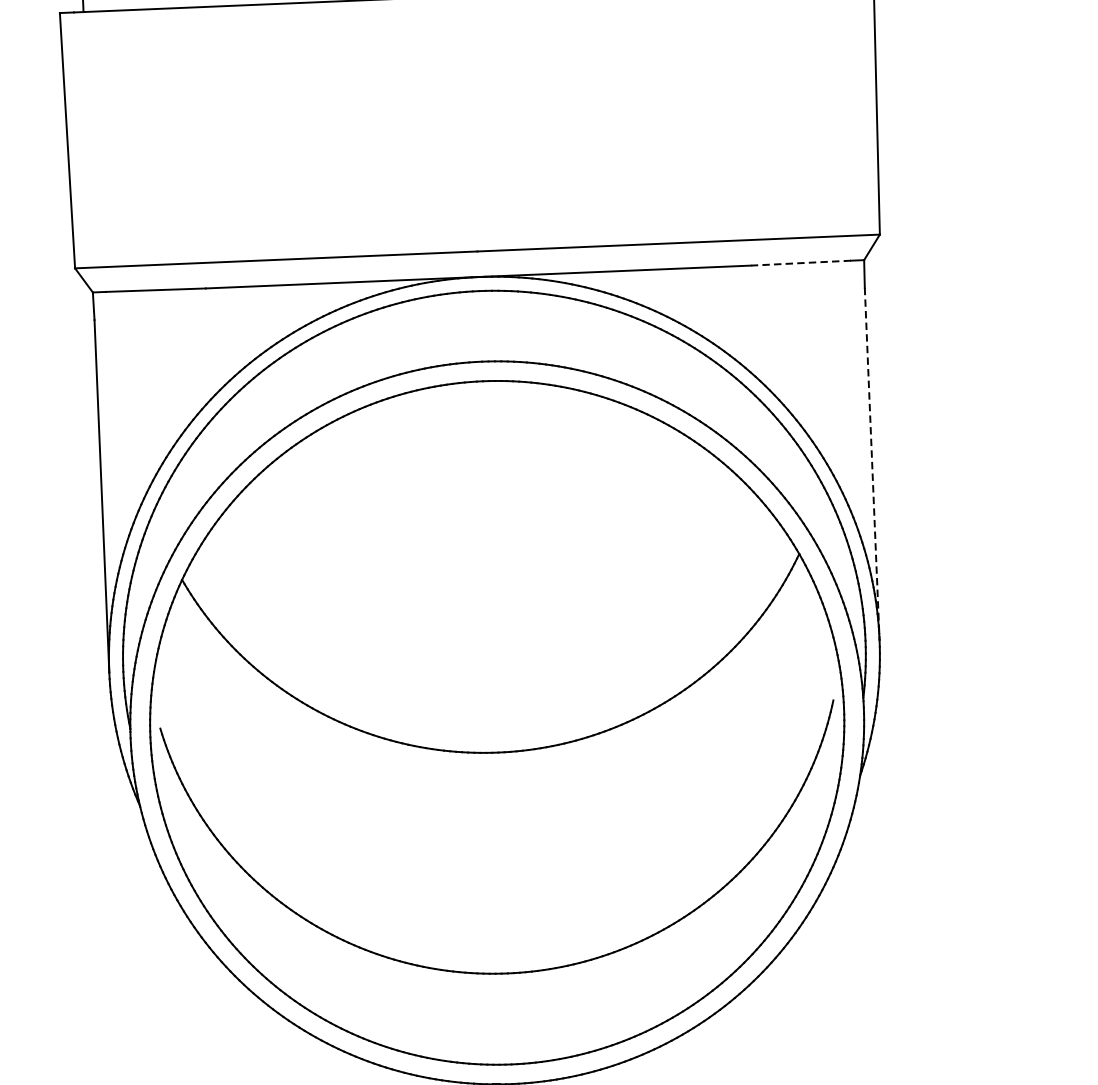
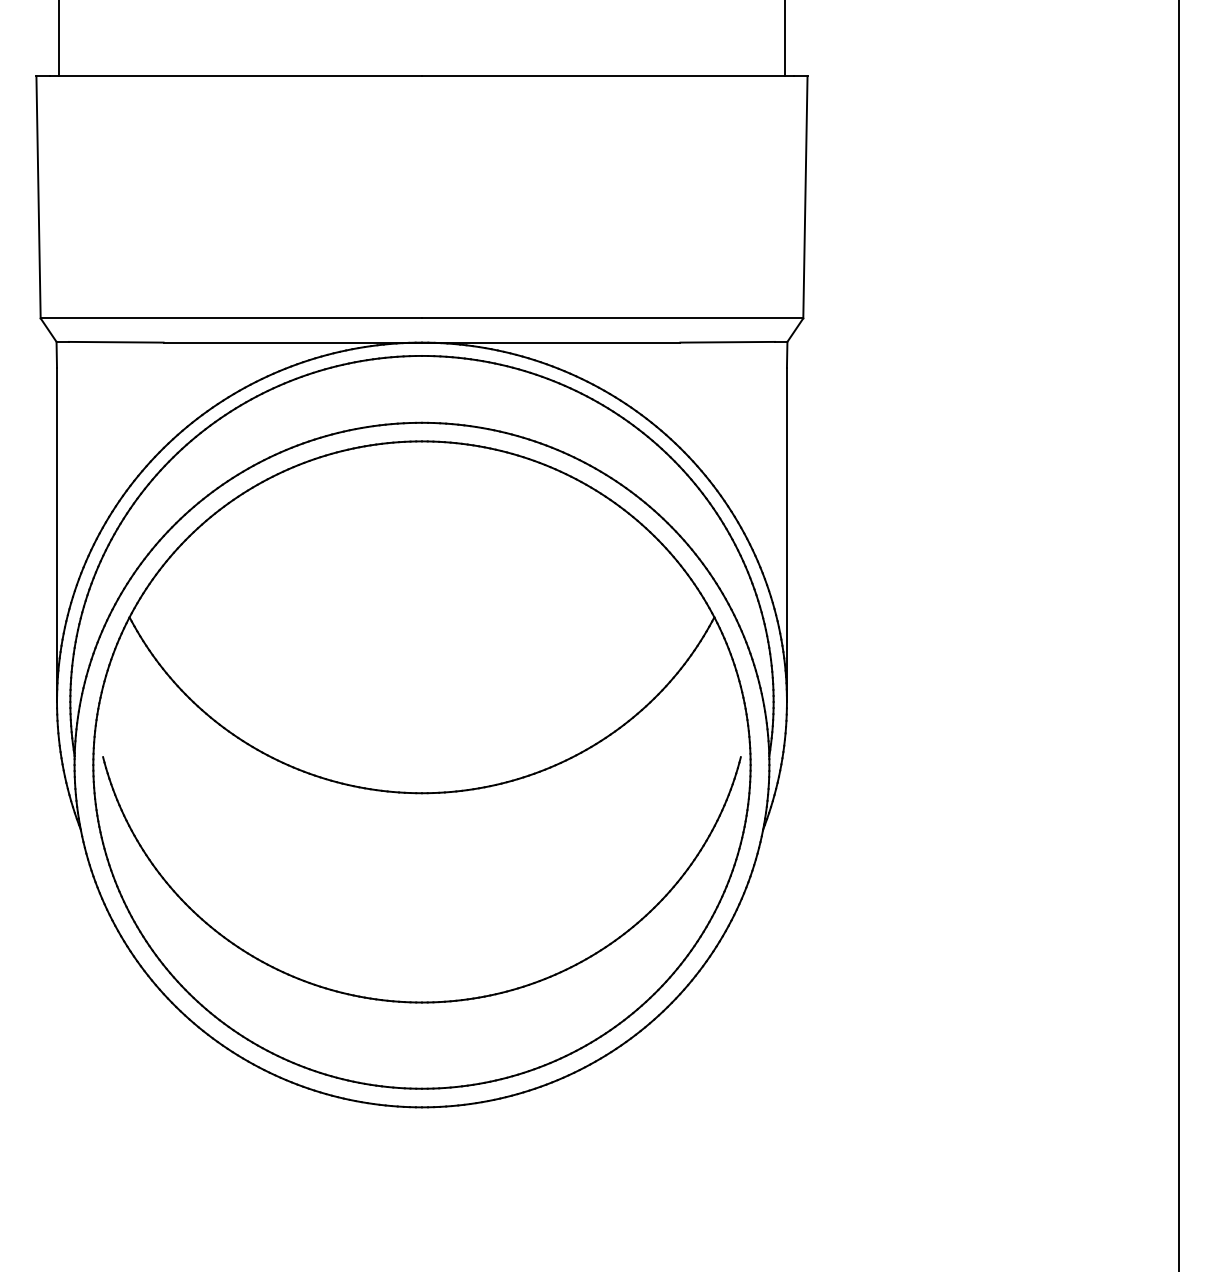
line: (800, 263) -> (727, 342), dashed -> solid
line: (871, 464) -> (786, 535), dashed -> solid

